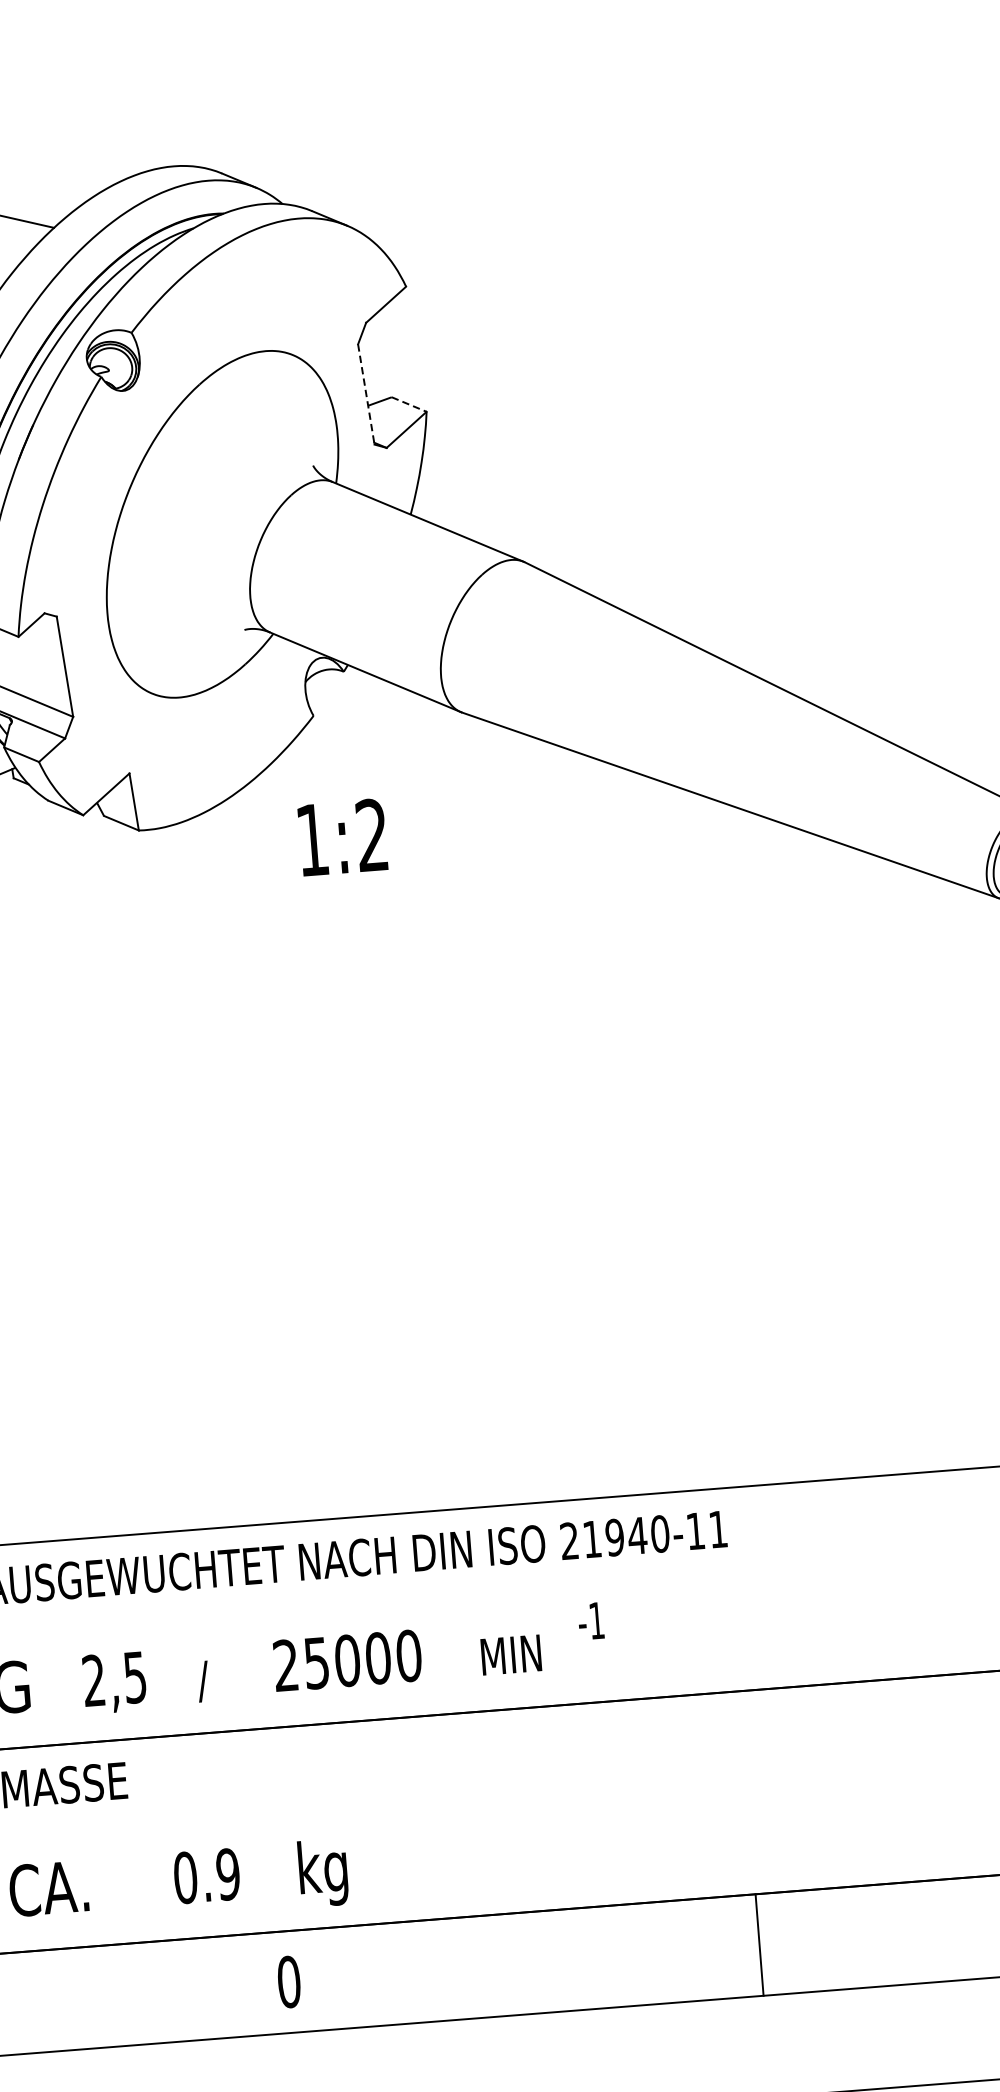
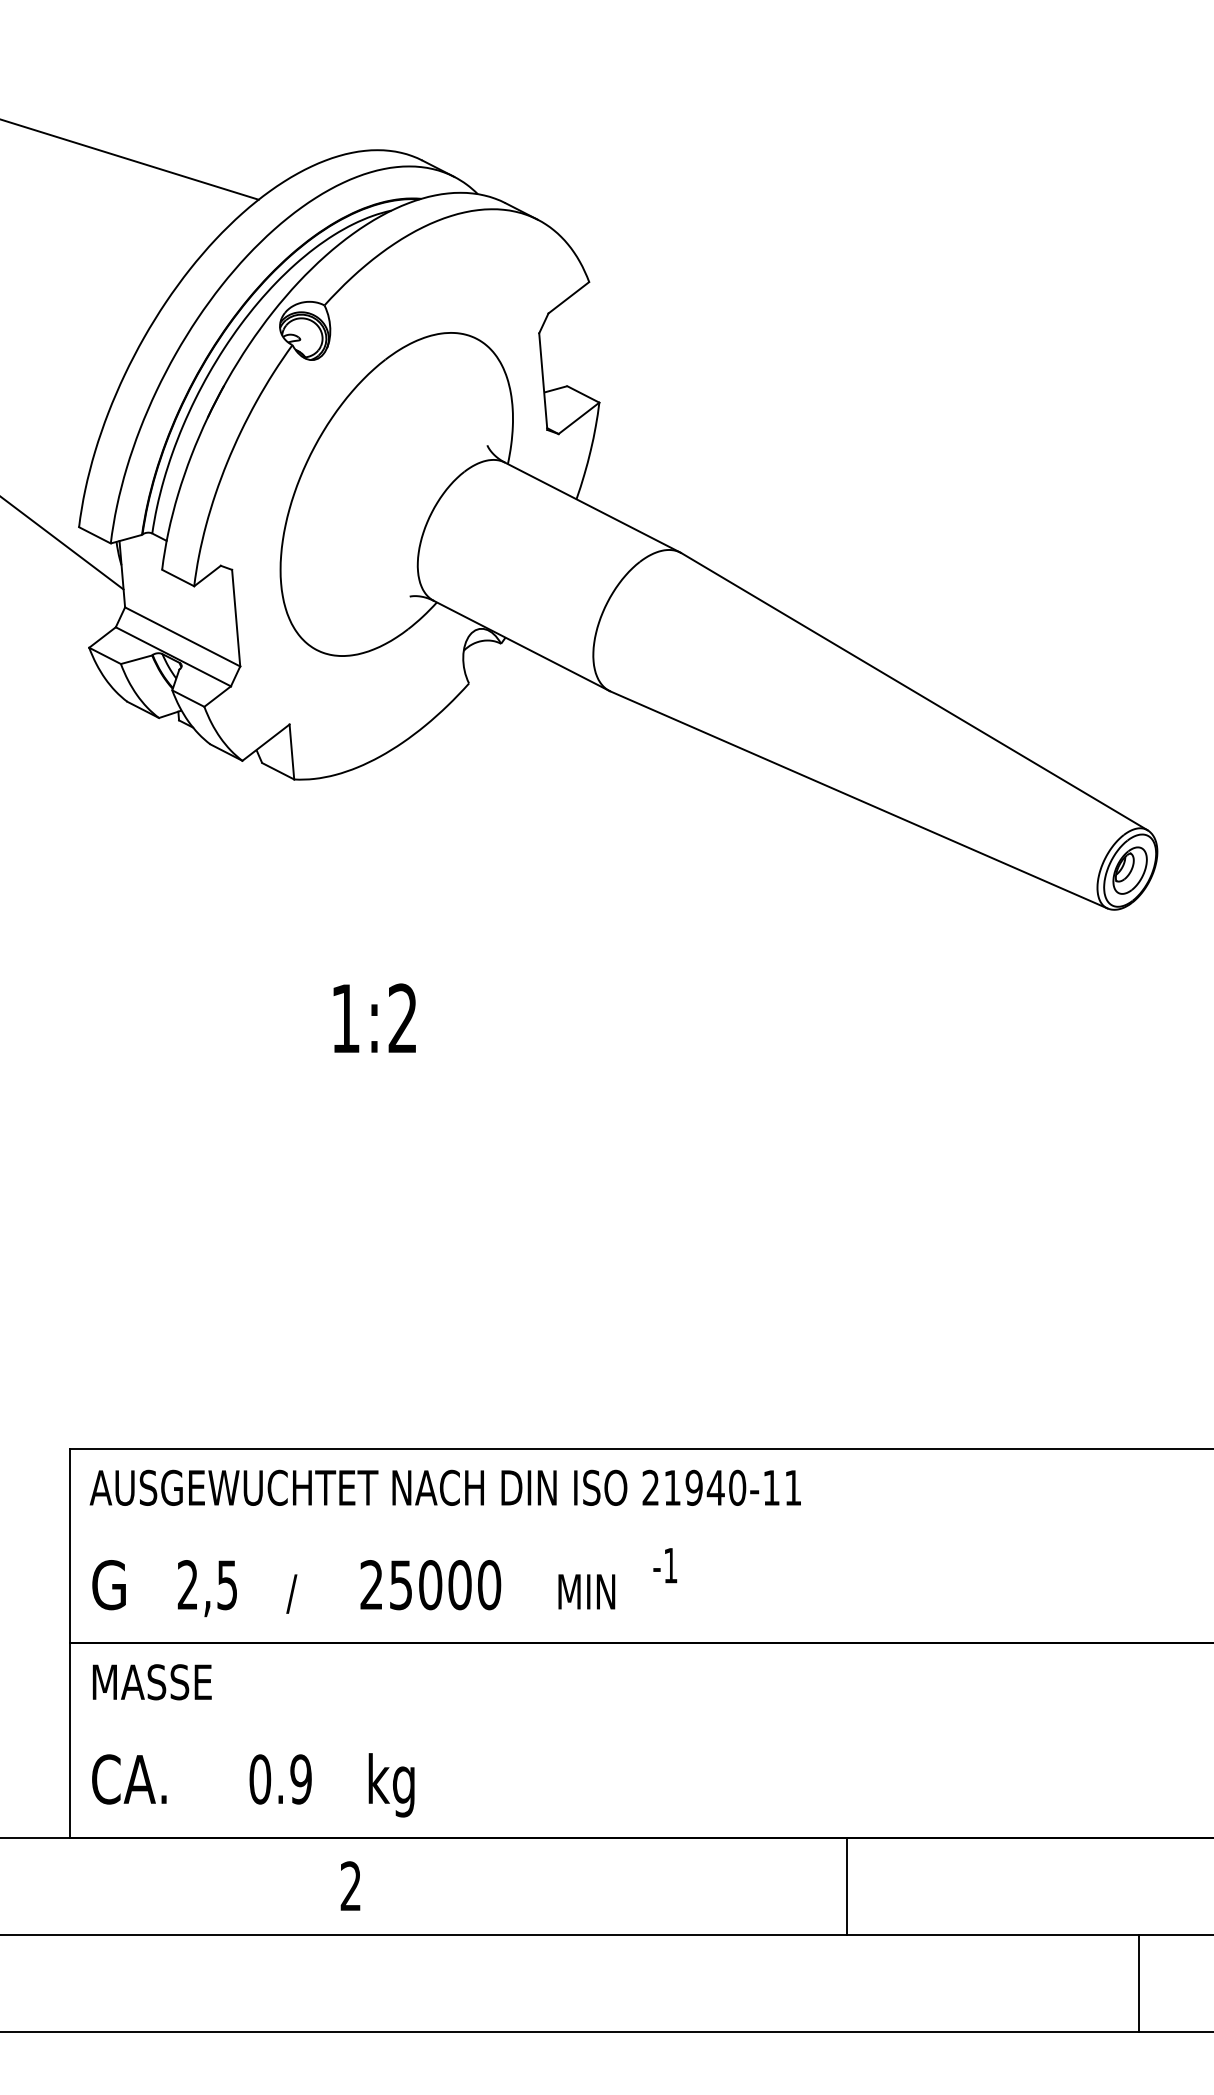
line: (366, 395) -> (543, 382), dashed -> solid
line: (409, 404) -> (583, 394), dashed -> solid
text: (342, 836) -> (374, 1017), moved
line: (759, 1944) -> (847, 1885), moved
text: (288, 1982) -> (350, 1886), 0 -> 2

